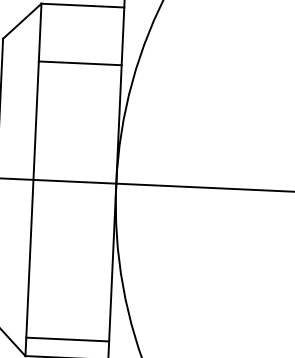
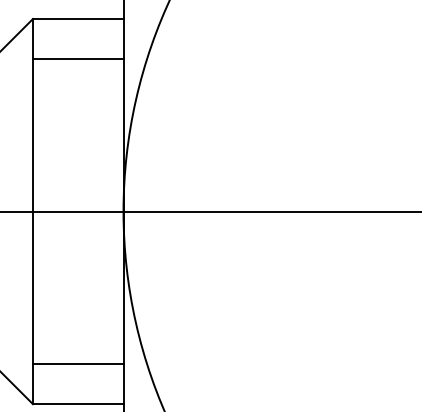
line: (79, 63) -> (77, 59), moved
line: (67, 339) -> (77, 364), moved

